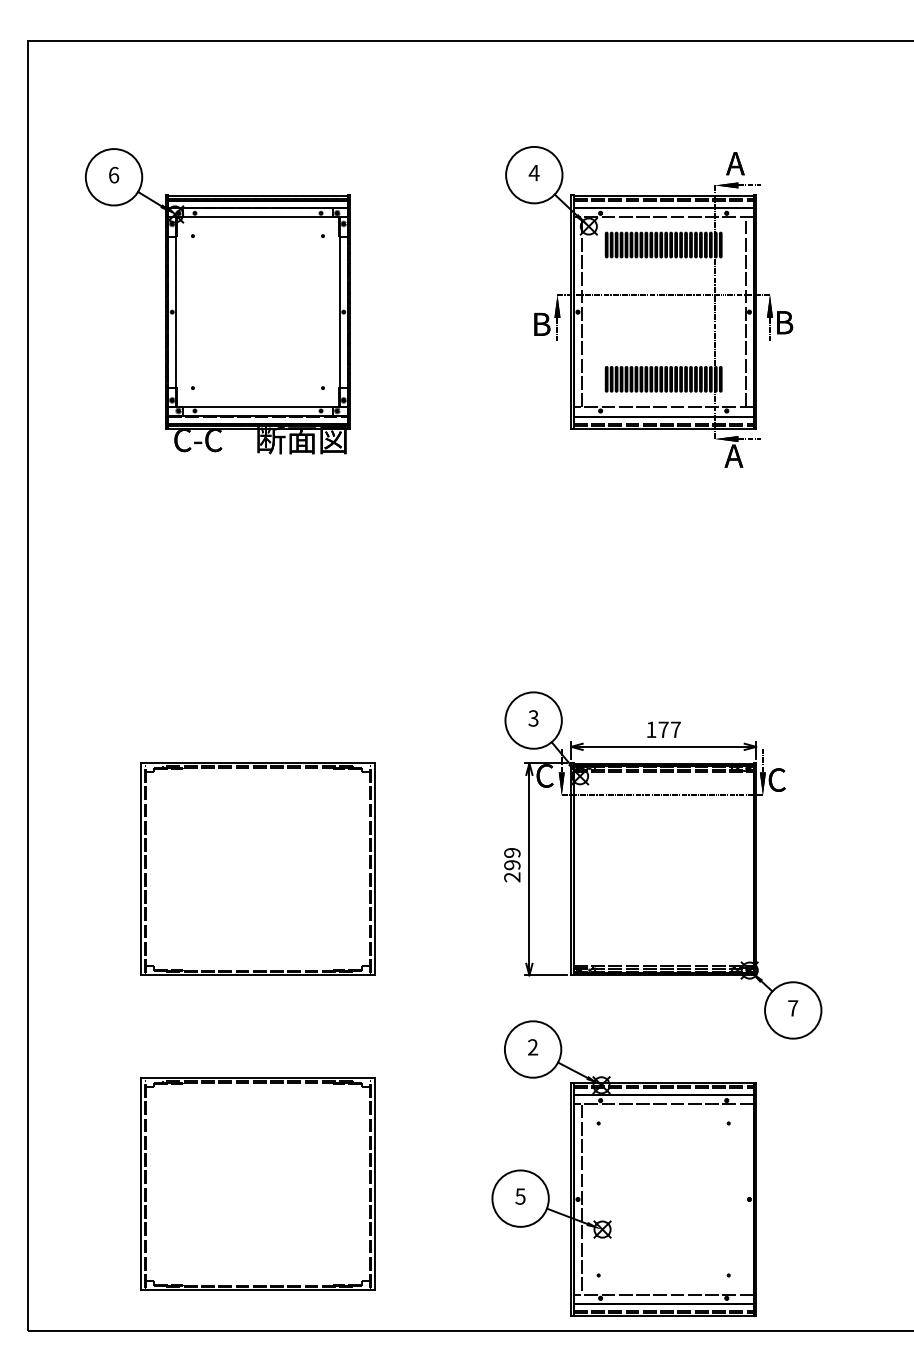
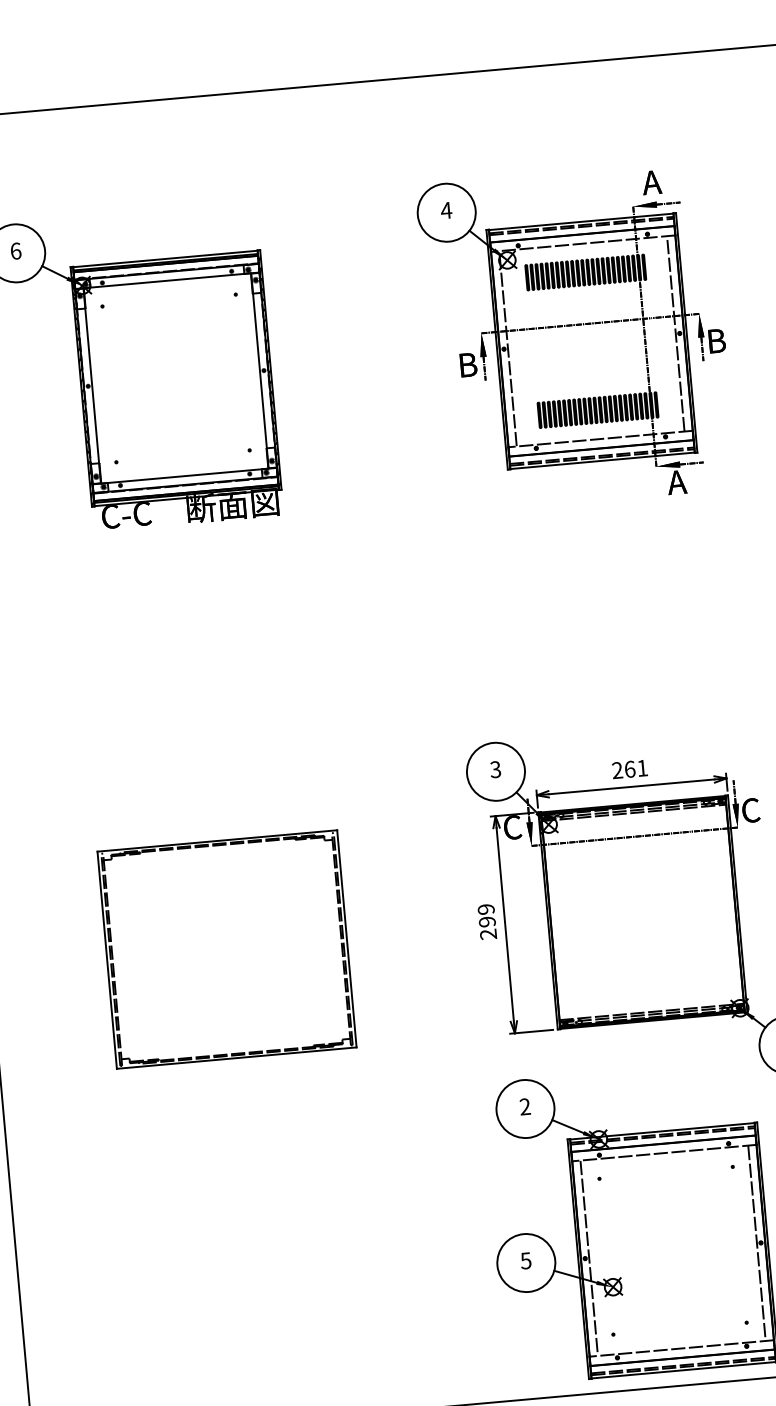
text: (663, 729) -> (629, 769), 177 -> 261
part: (257, 1183) -> (255, 1271), removed
line: (745, 1199) -> (756, 1243), added

